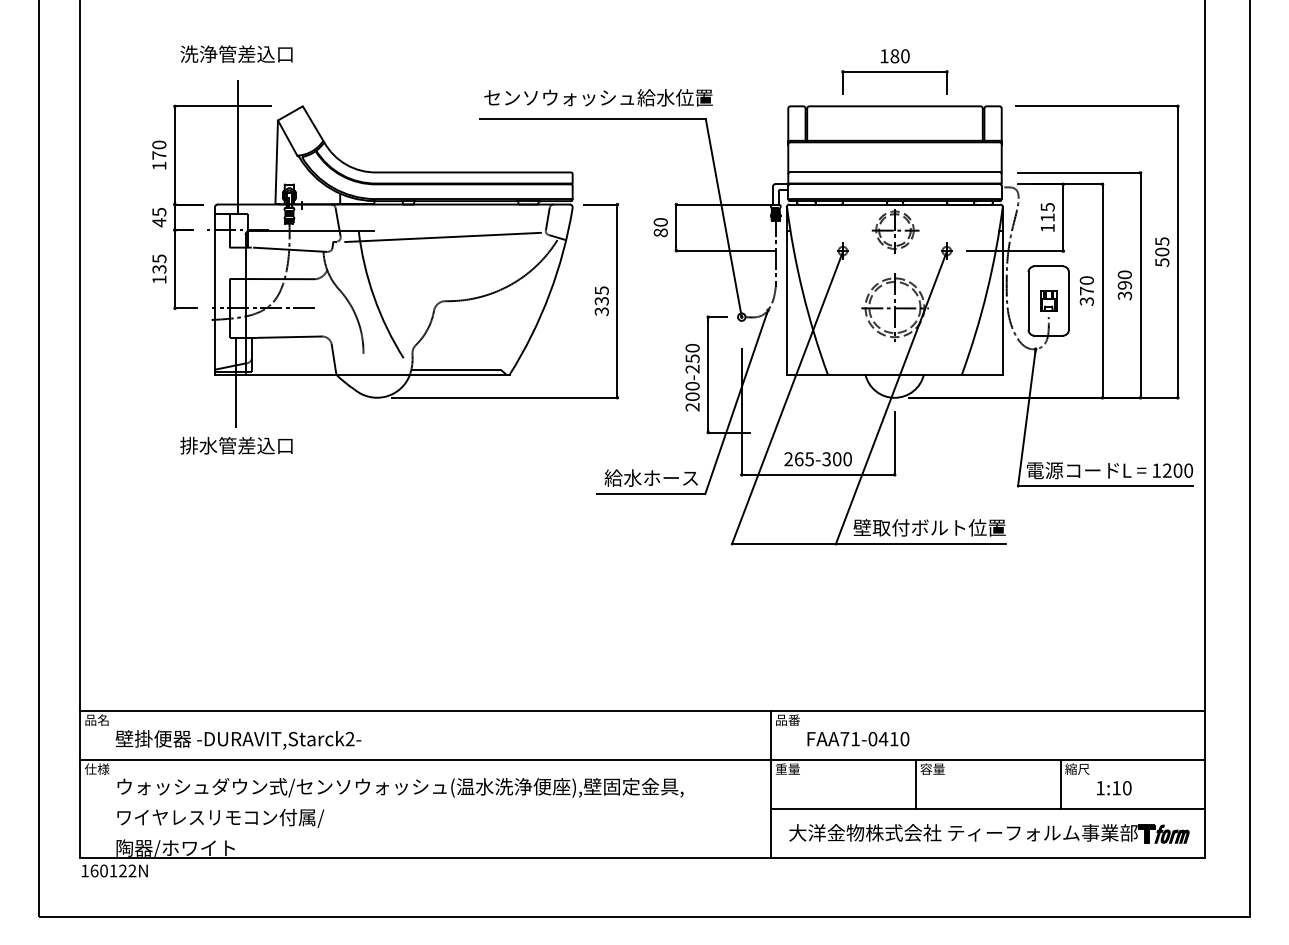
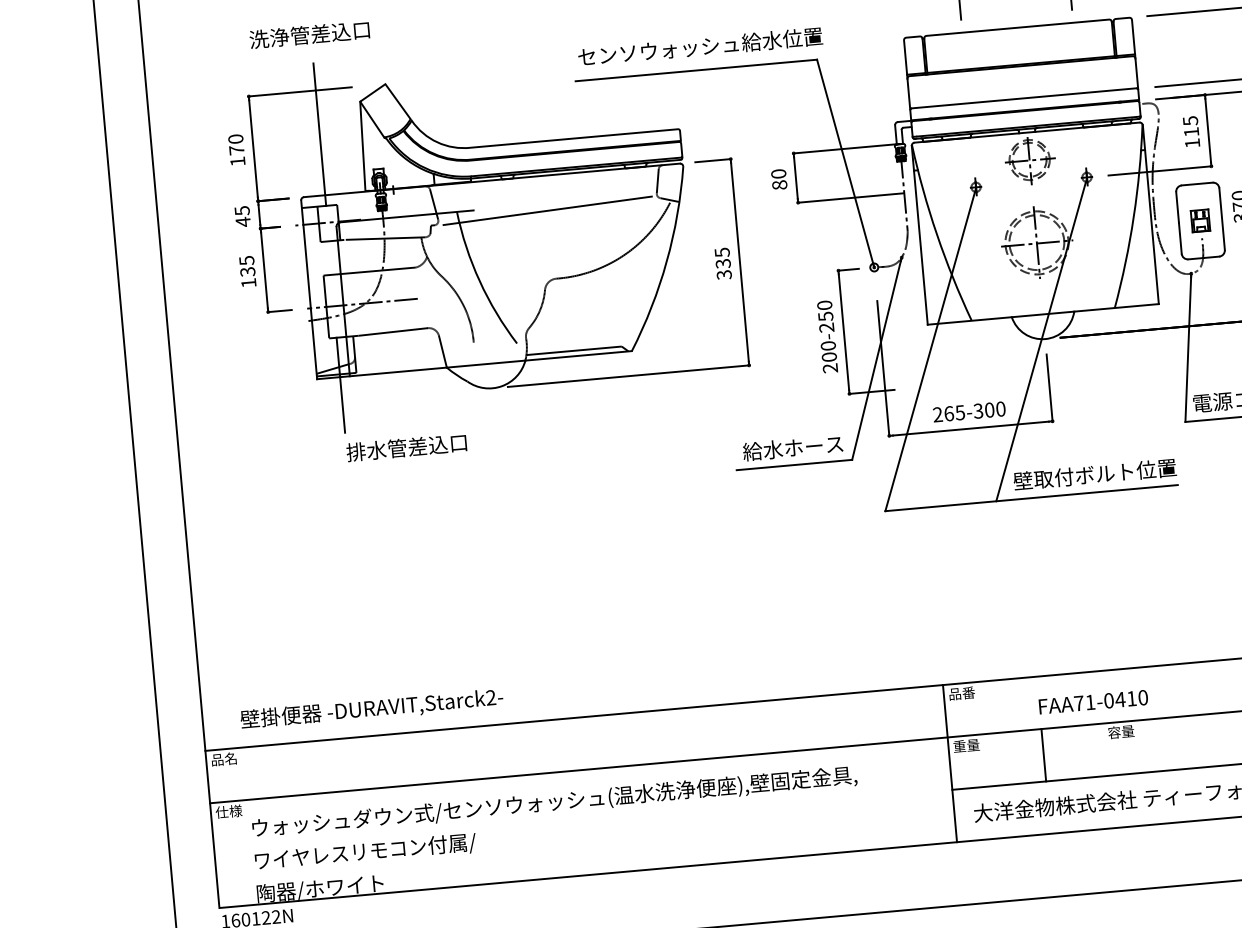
text: (236, 445) -> (406, 447), moved
text: (238, 739) -> (371, 708), moved
text: (858, 739) -> (1093, 702), moved
line: (915, 783) -> (1043, 754), moved

